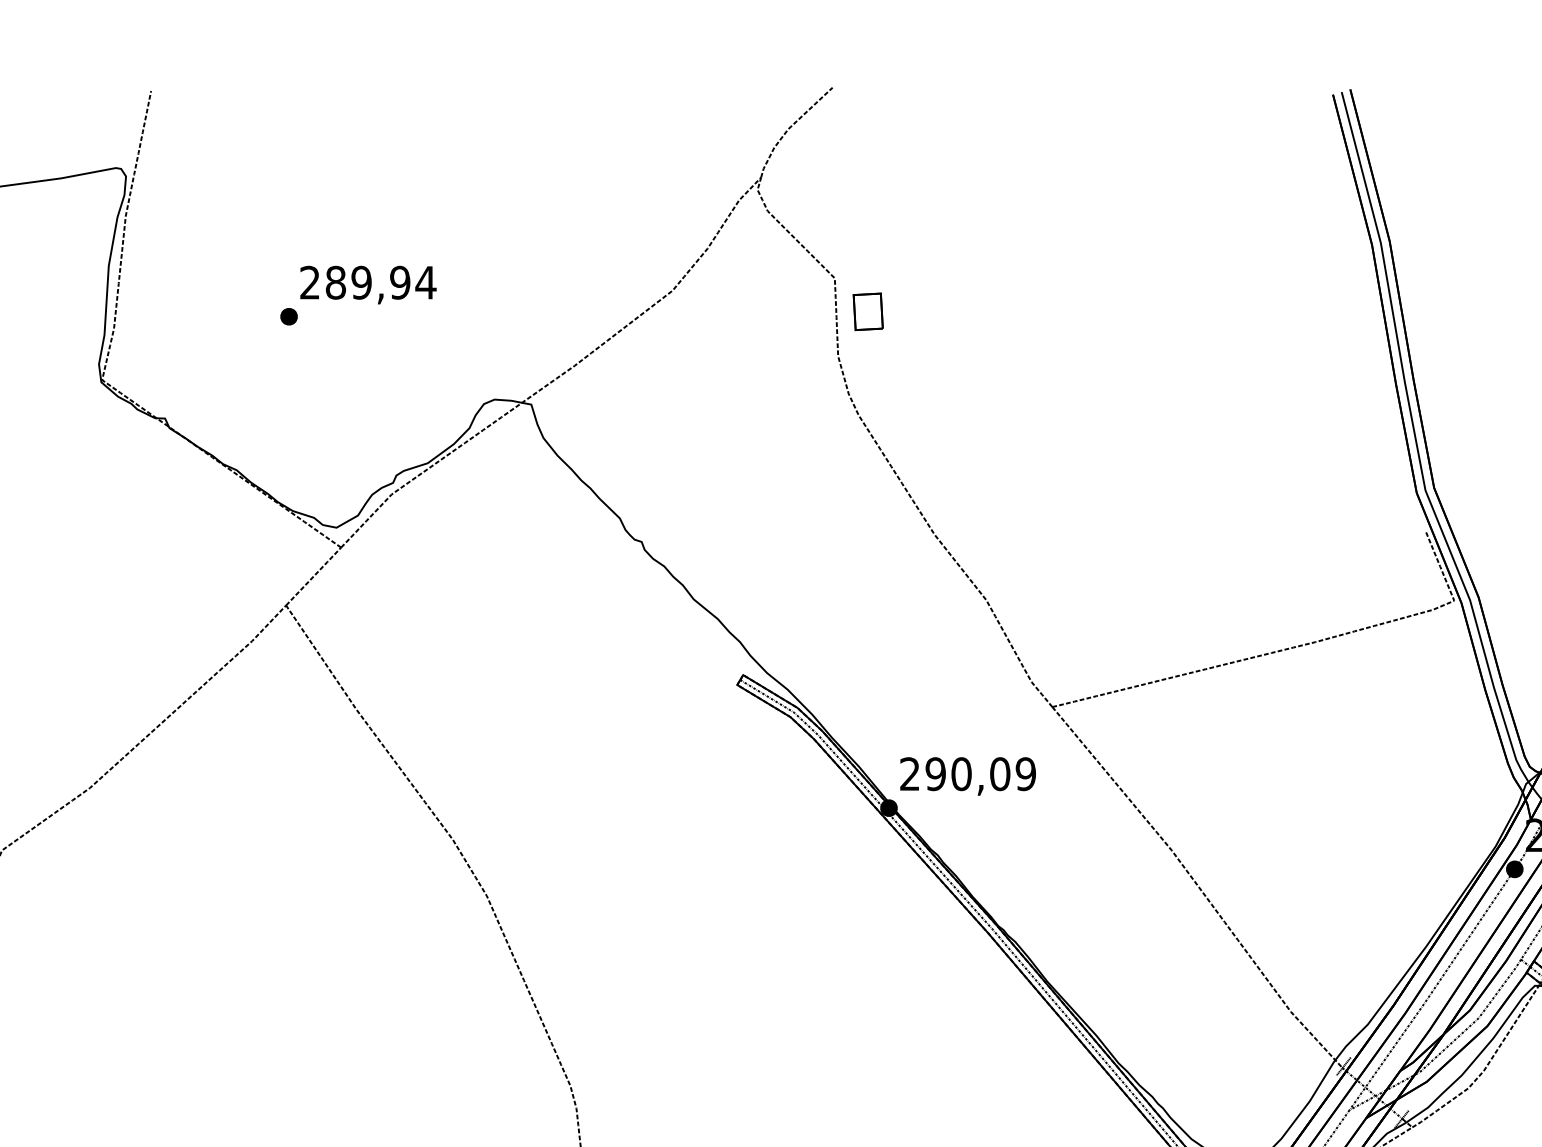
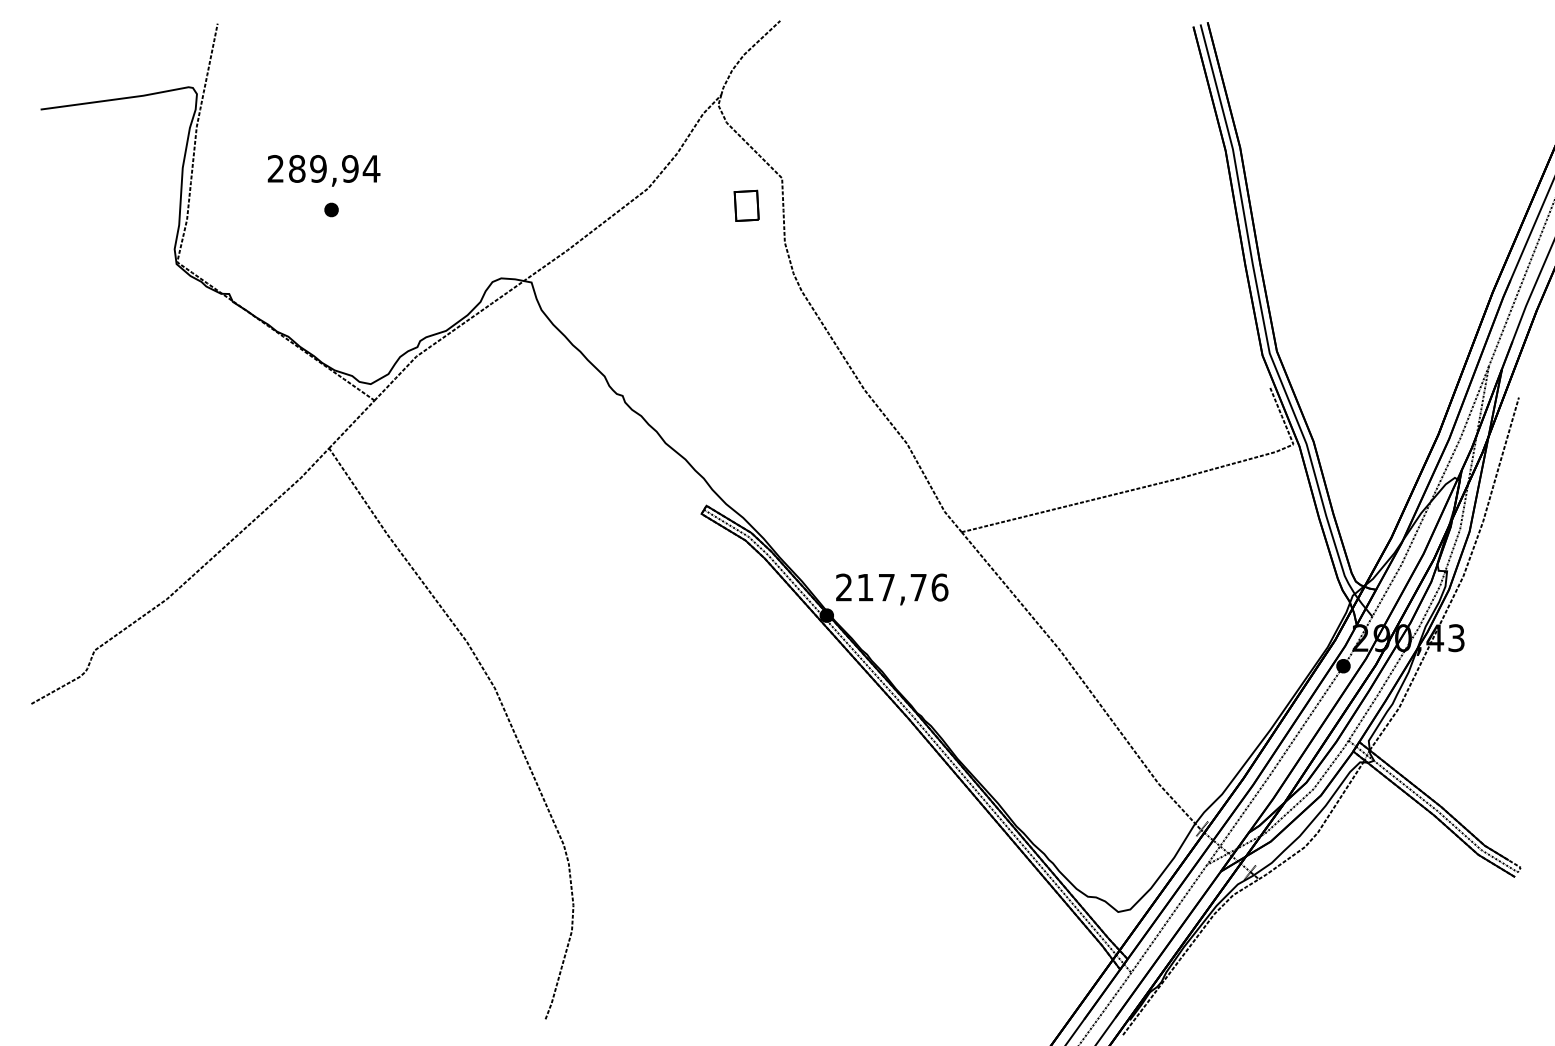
text: (367, 284) -> (323, 170), moved
part: (867, 311) -> (746, 205), moved
text: (980, 774) -> (902, 587), 290,09 -> 217,76

